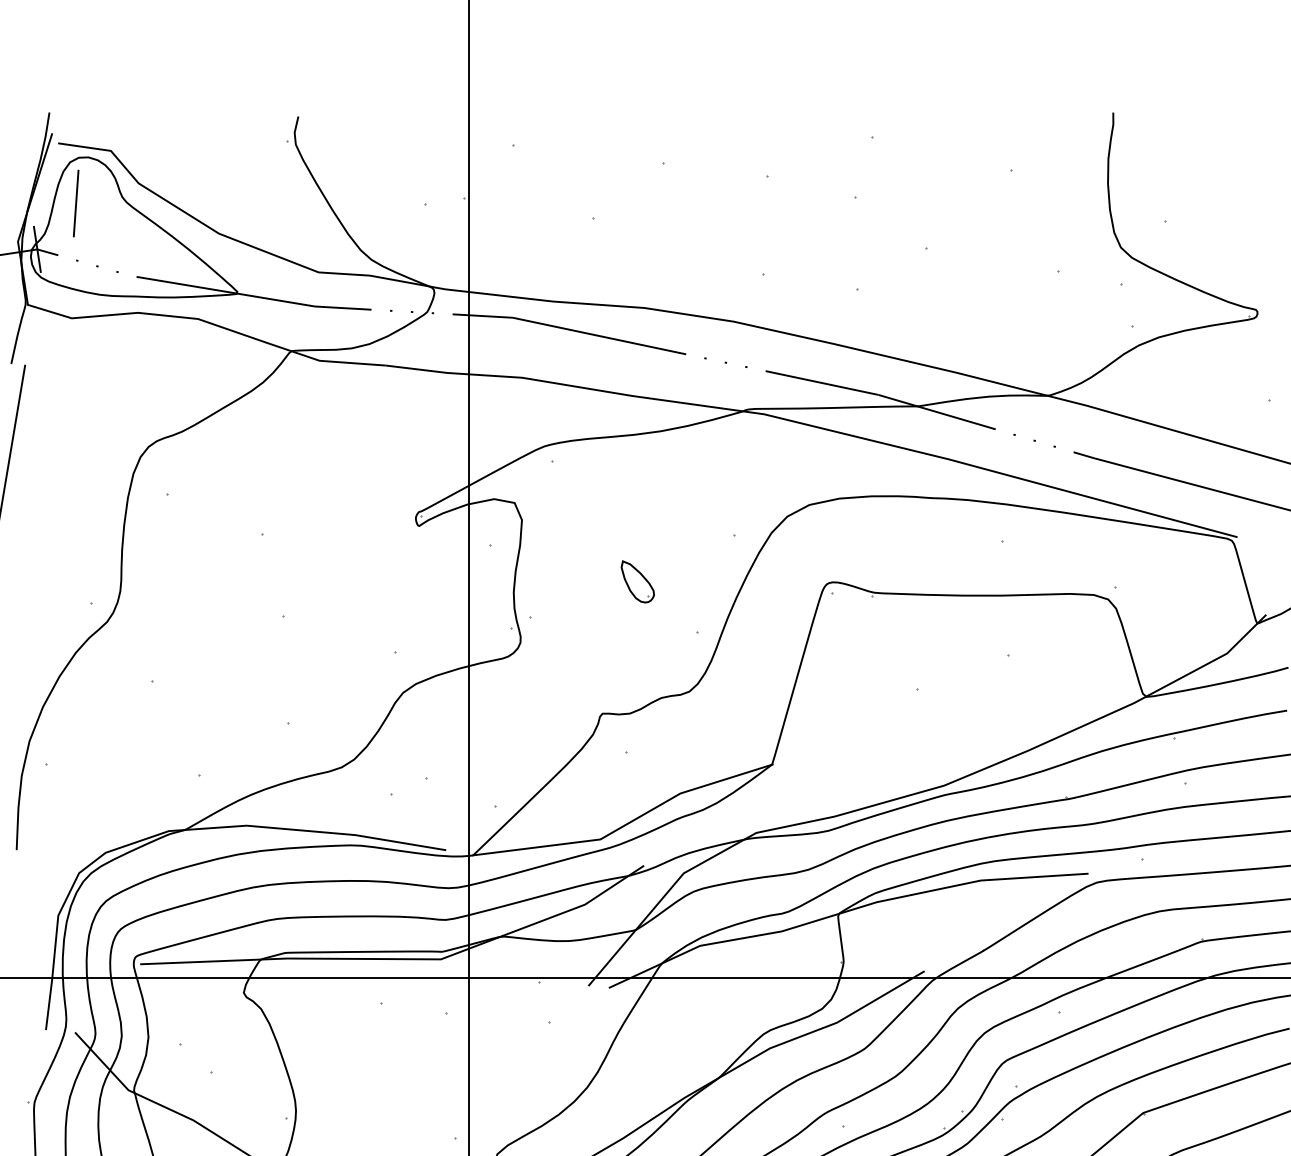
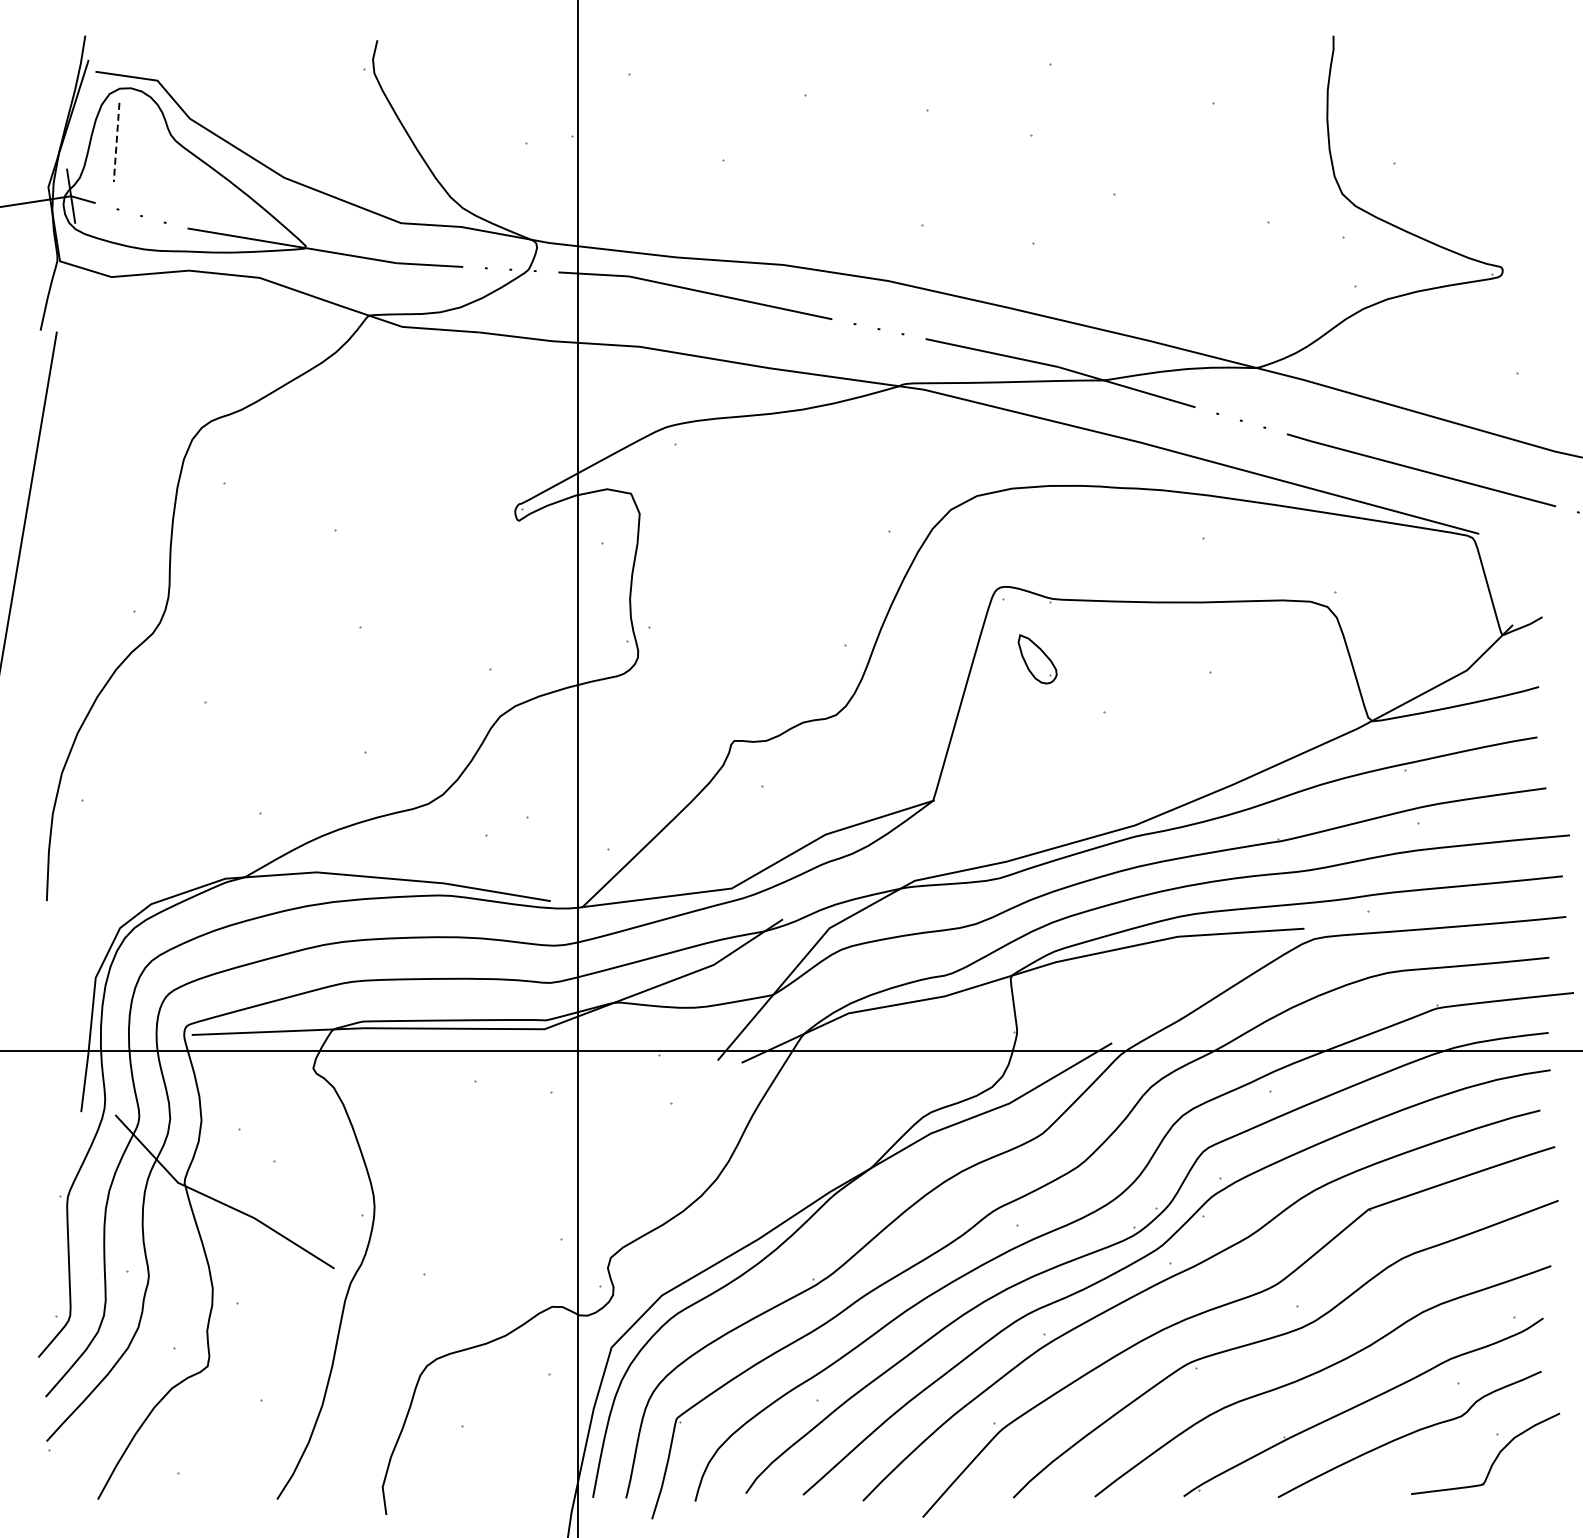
line: (76, 203) -> (116, 142), solid -> dashed
part: (637, 582) -> (1037, 659), moved

